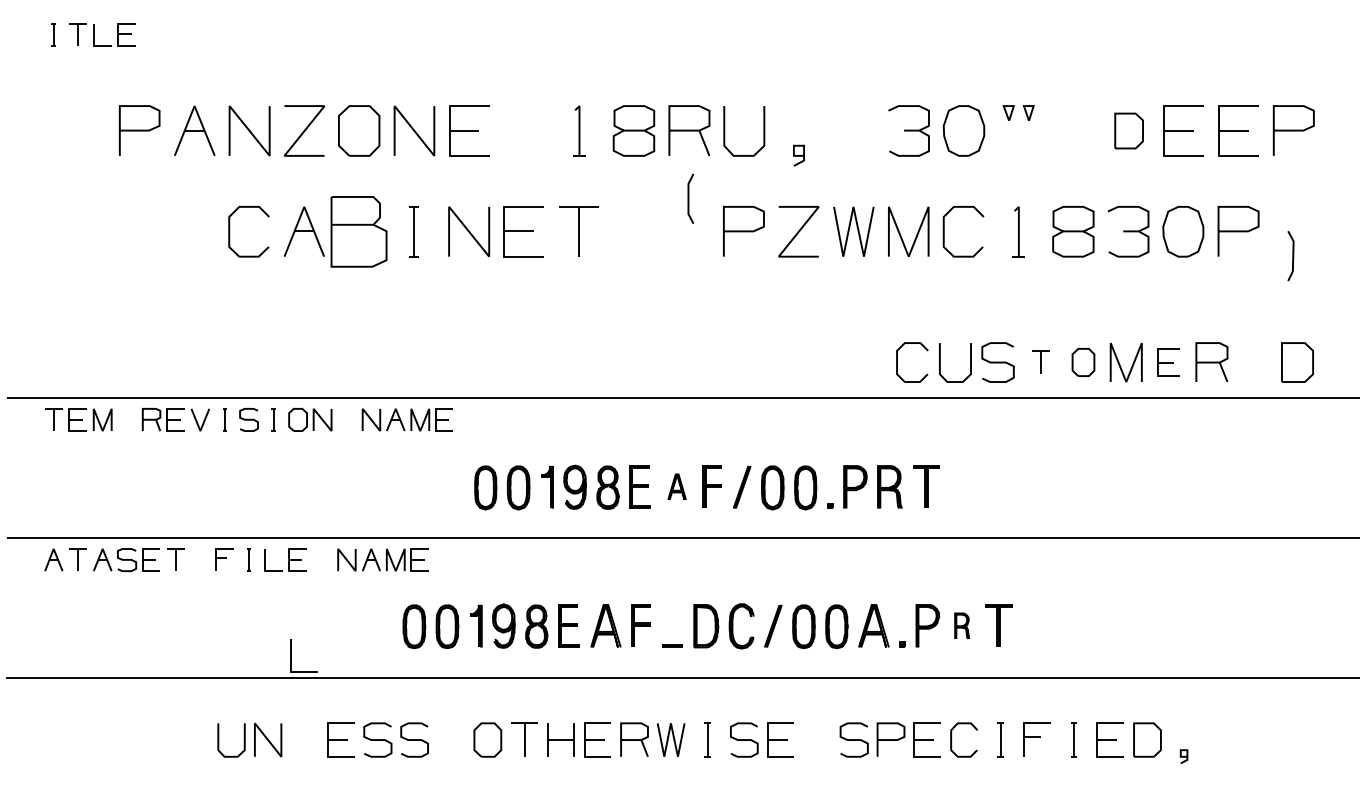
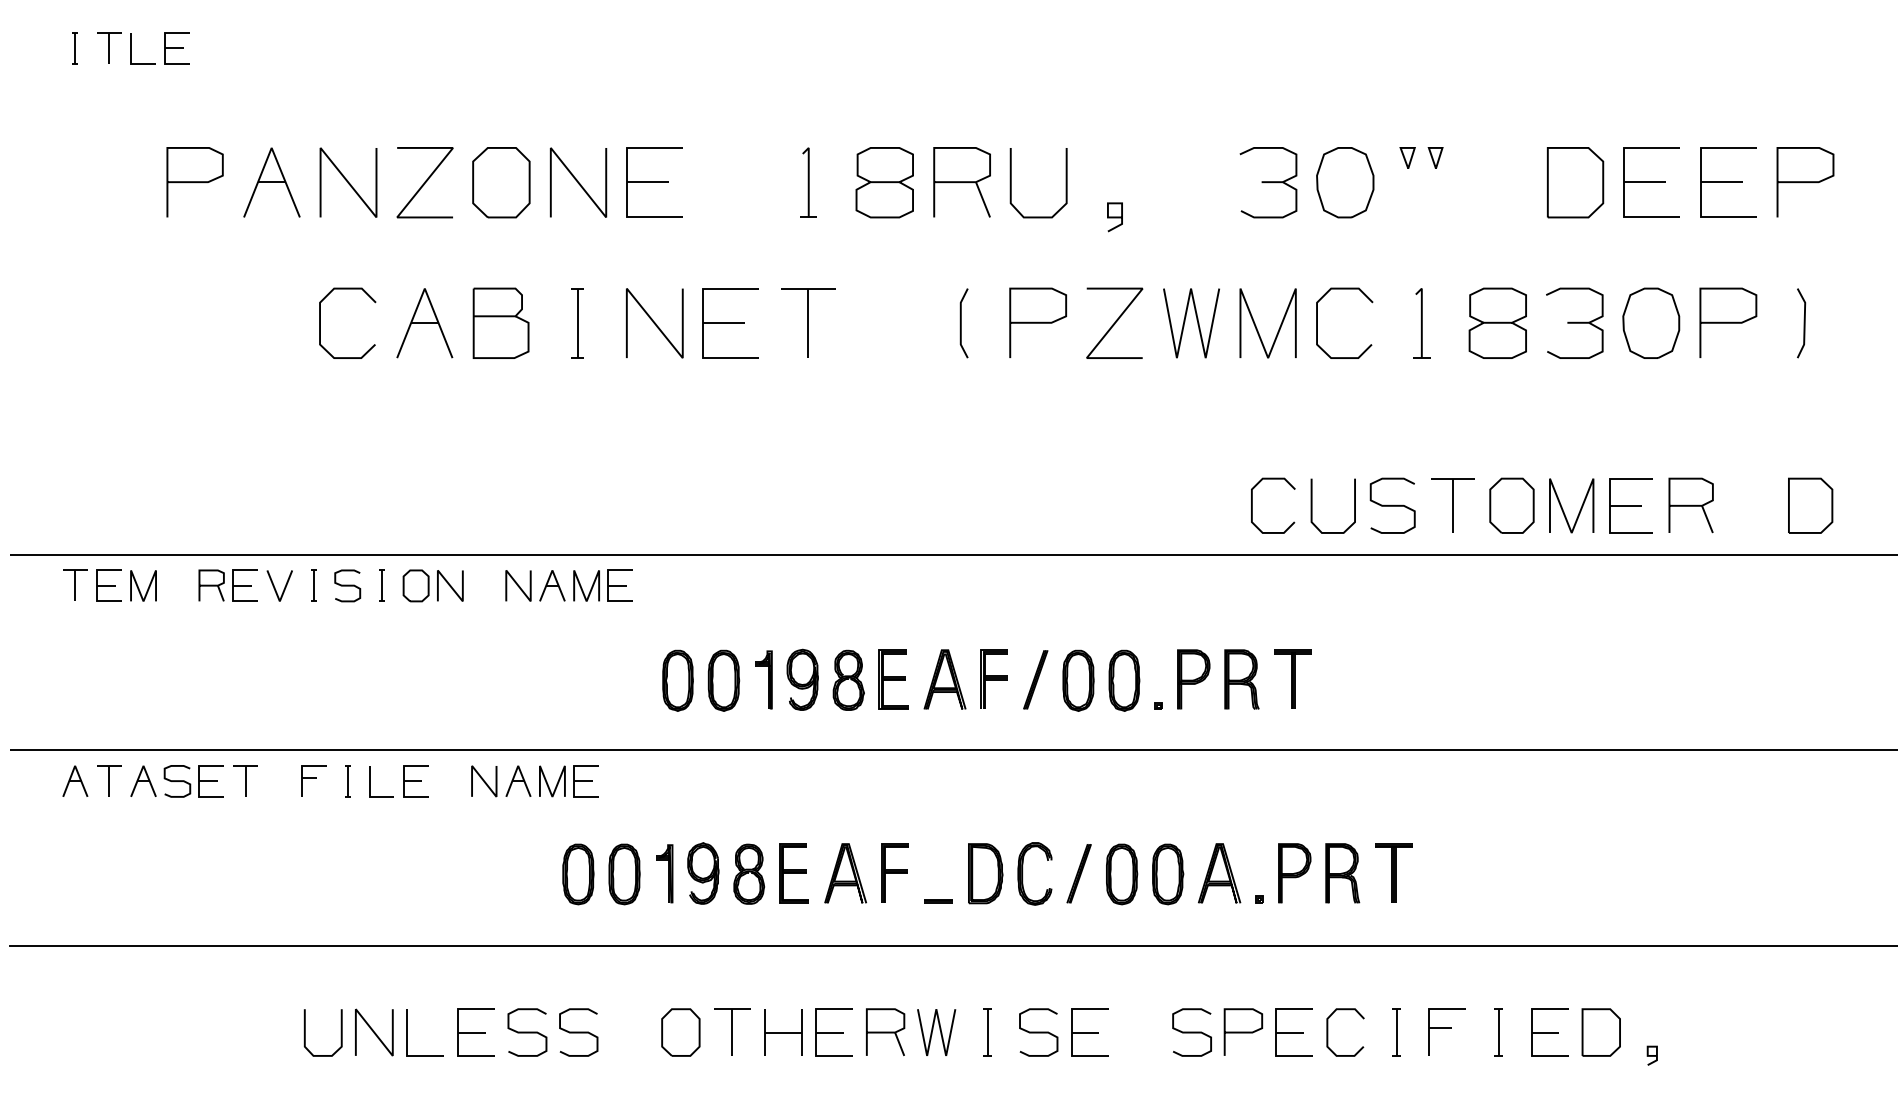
part: (1129, 130) -> (1575, 182), size x1.43
line: (688, 198) -> (961, 323), moved
part: (358, 231) -> (500, 322), size x0.71
line: (1292, 256) -> (1803, 323), moved
part: (1040, 362) -> (1452, 505), size x1.67
part: (1083, 362) -> (1511, 505), size x1.43
part: (1168, 362) -> (1630, 505), size x1.43
part: (676, 487) -> (944, 679), size x1.67
part: (962, 626) -> (1342, 873), size x1.67
line: (291, 655) -> (407, 1032), moved

